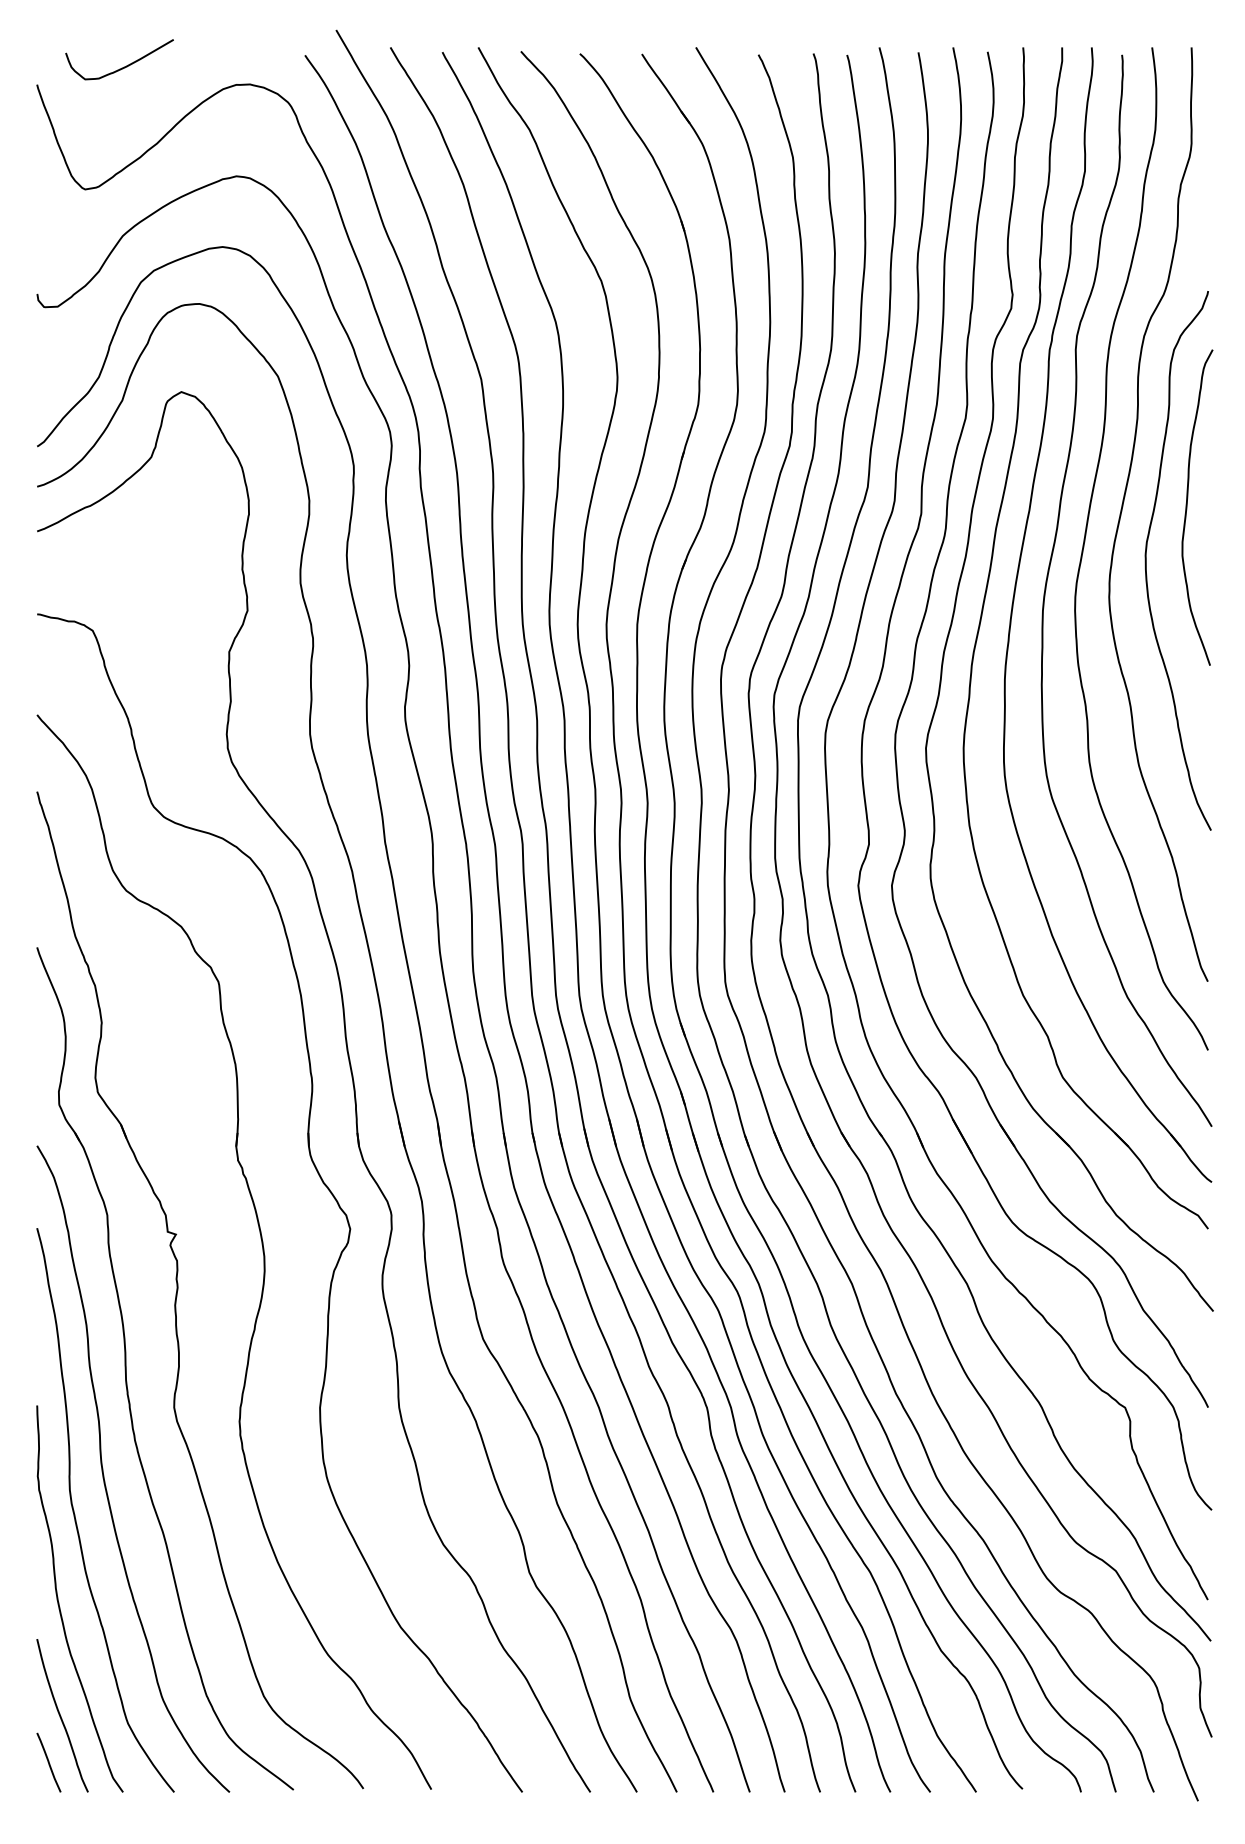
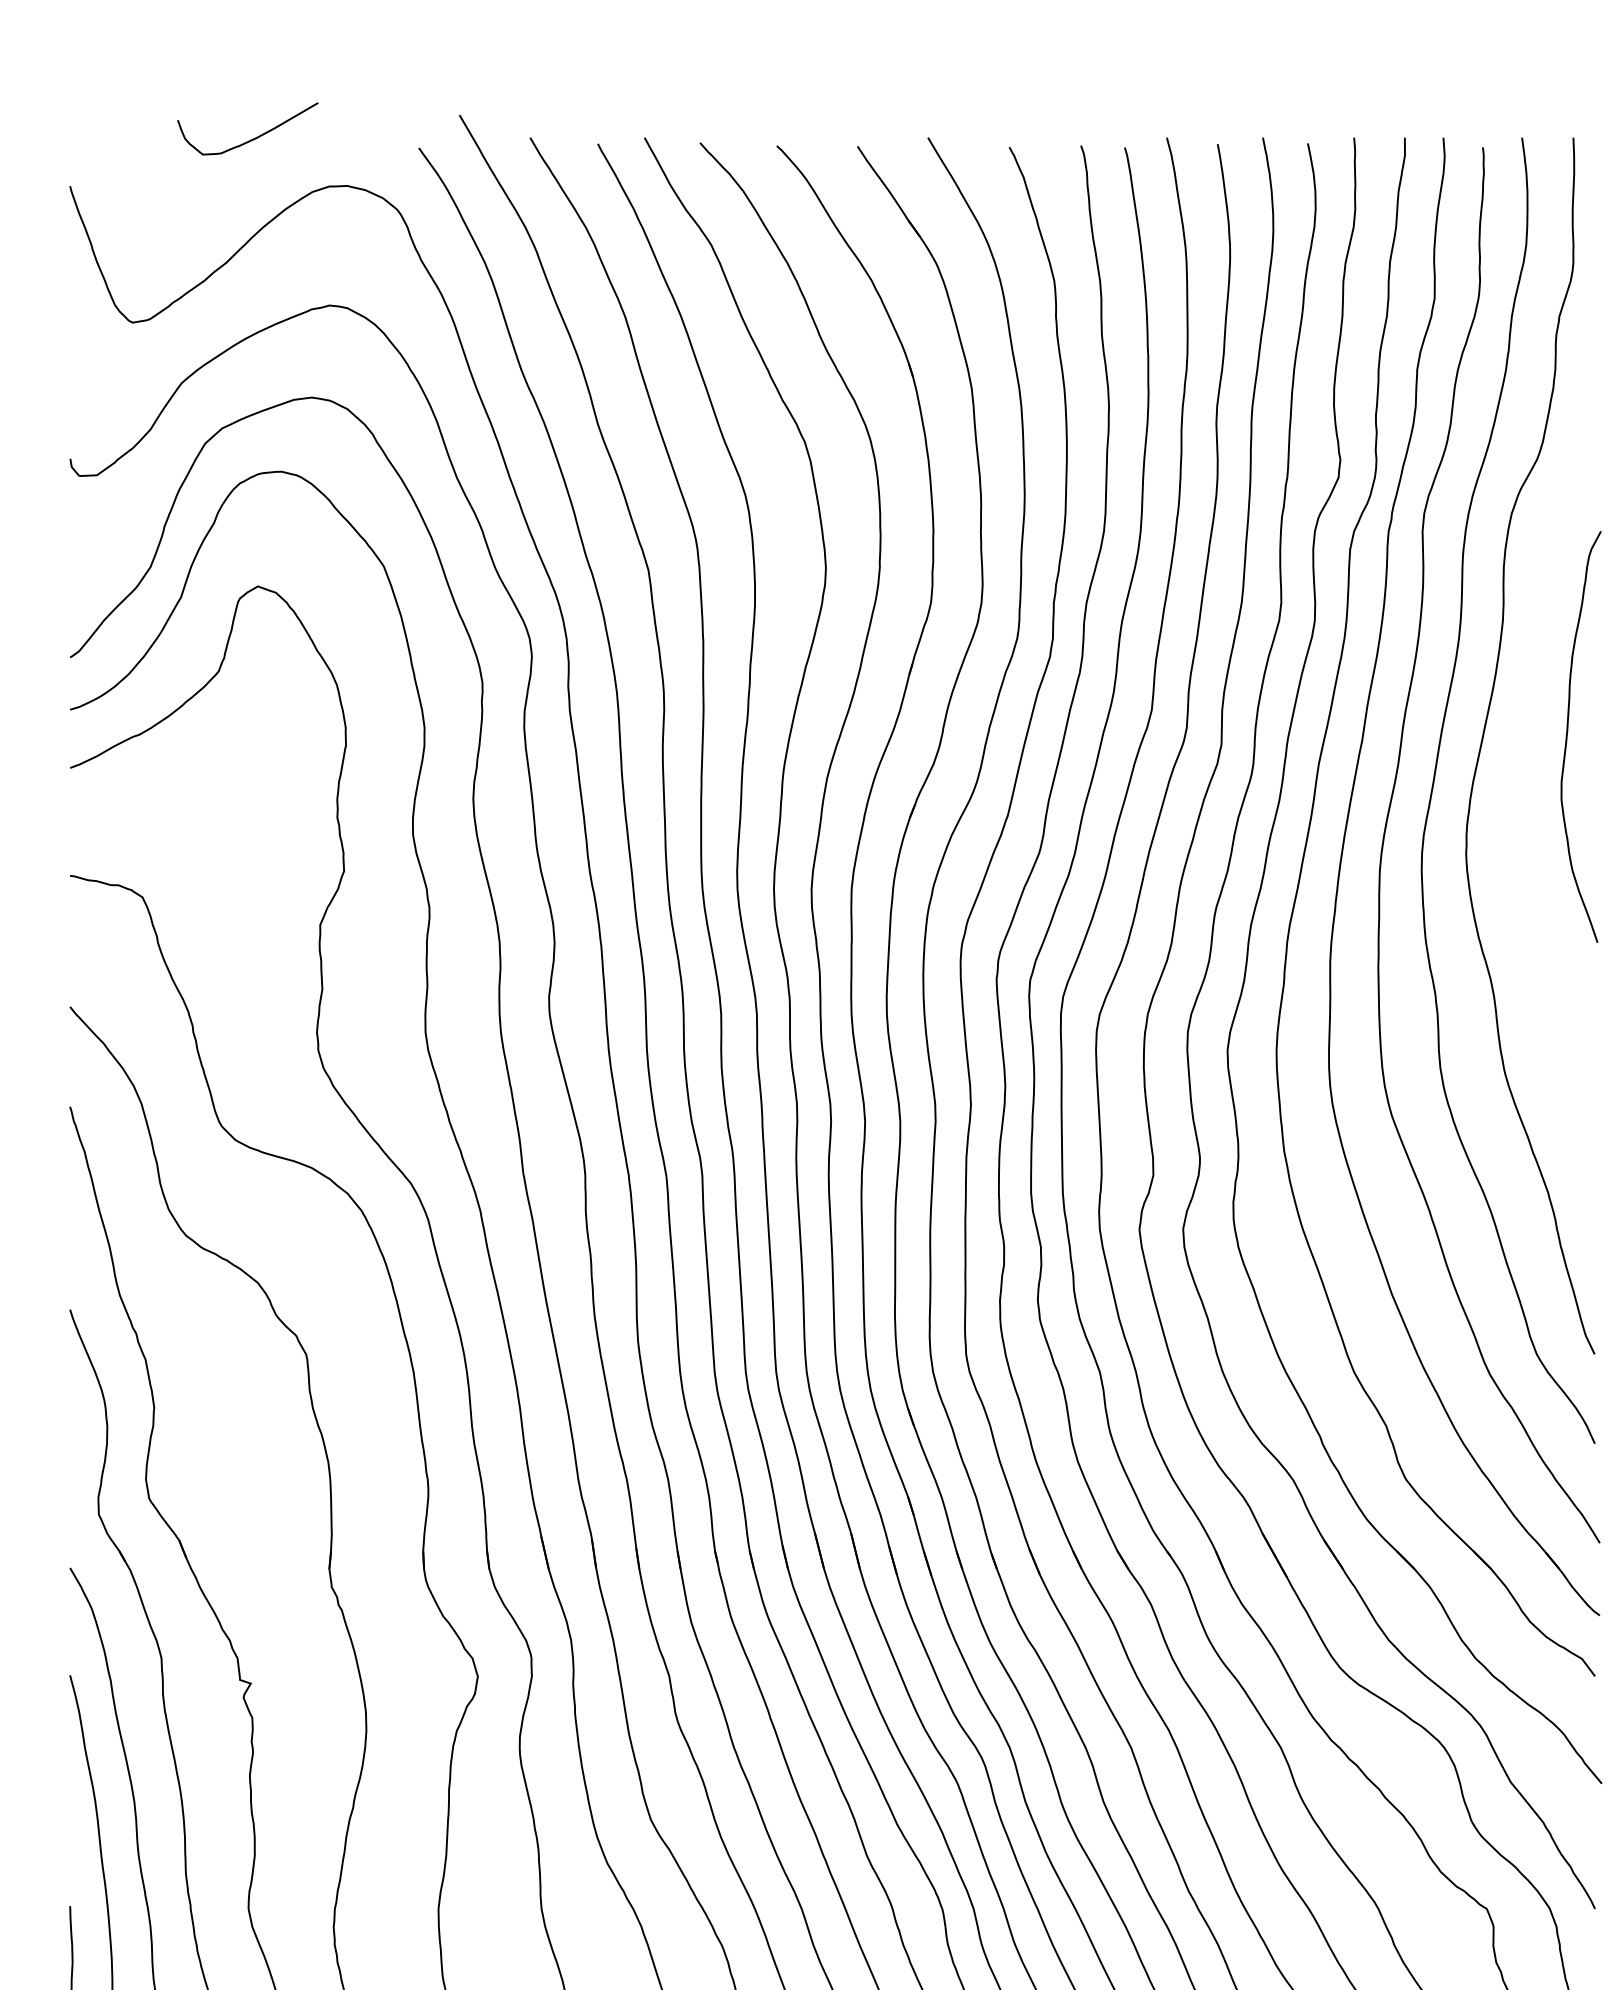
curve: (121, 67) -> (250, 139), moved
curve: (1146, 560) -> (1514, 805), removed

